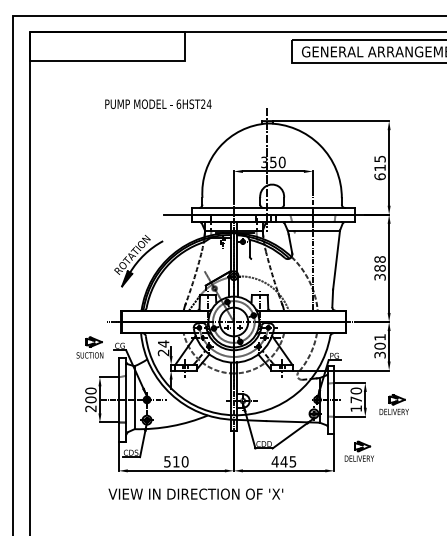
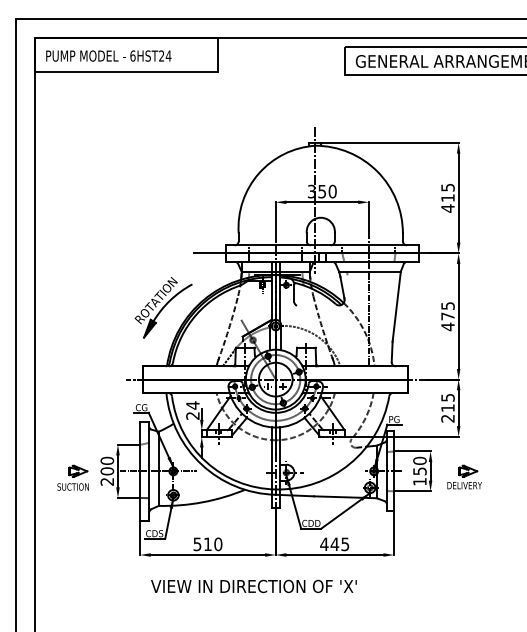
text: (158, 103) -> (108, 55), moved
text: (379, 176) -> (447, 208), 615 -> 415
text: (379, 268) -> (447, 316), 388 -> 475
text: (379, 346) -> (447, 408), 301 -> 215
part: (89, 347) -> (72, 477), moved
text: (355, 399) -> (419, 471), 170 -> 150
part: (359, 450) -> (423, 531), removed
text: (195, 494) -> (253, 586), moved

